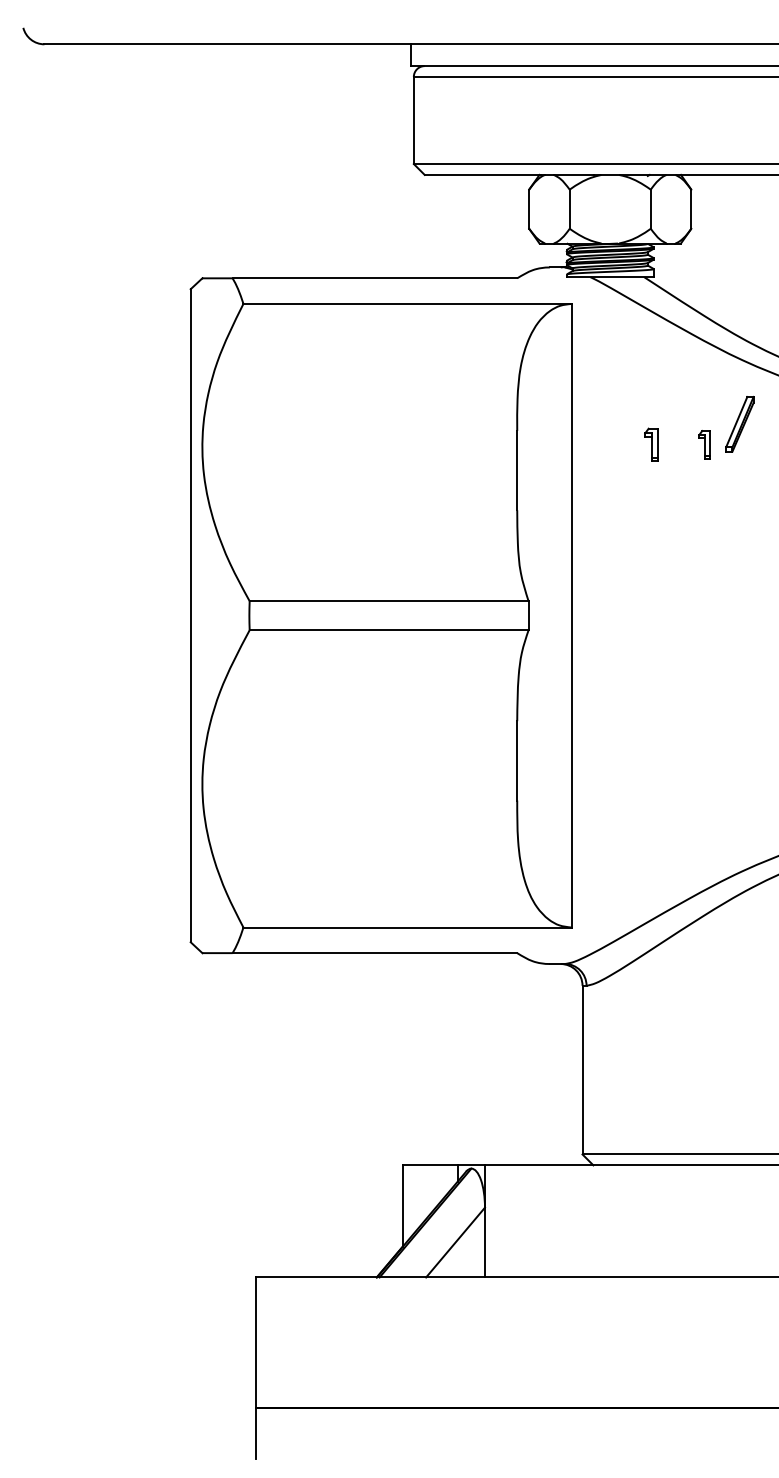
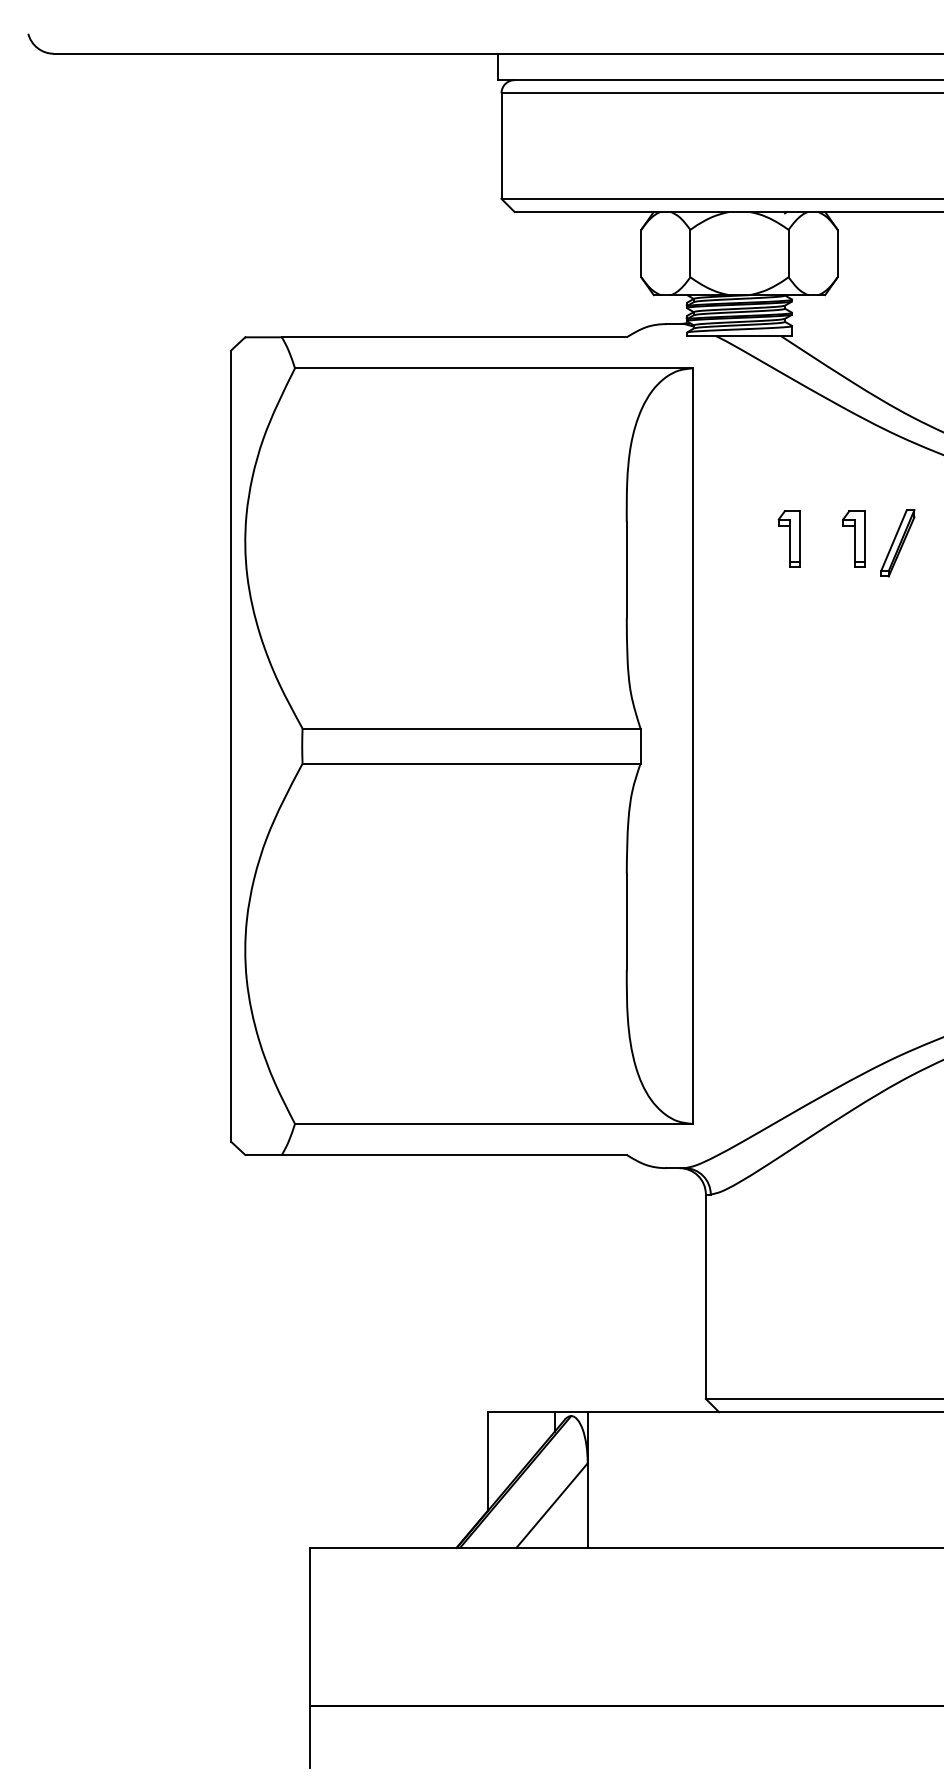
part: (739, 423) -> (897, 542), moved
part: (650, 444) -> (788, 538), size x1.43
part: (704, 444) -> (853, 538), size x1.67

